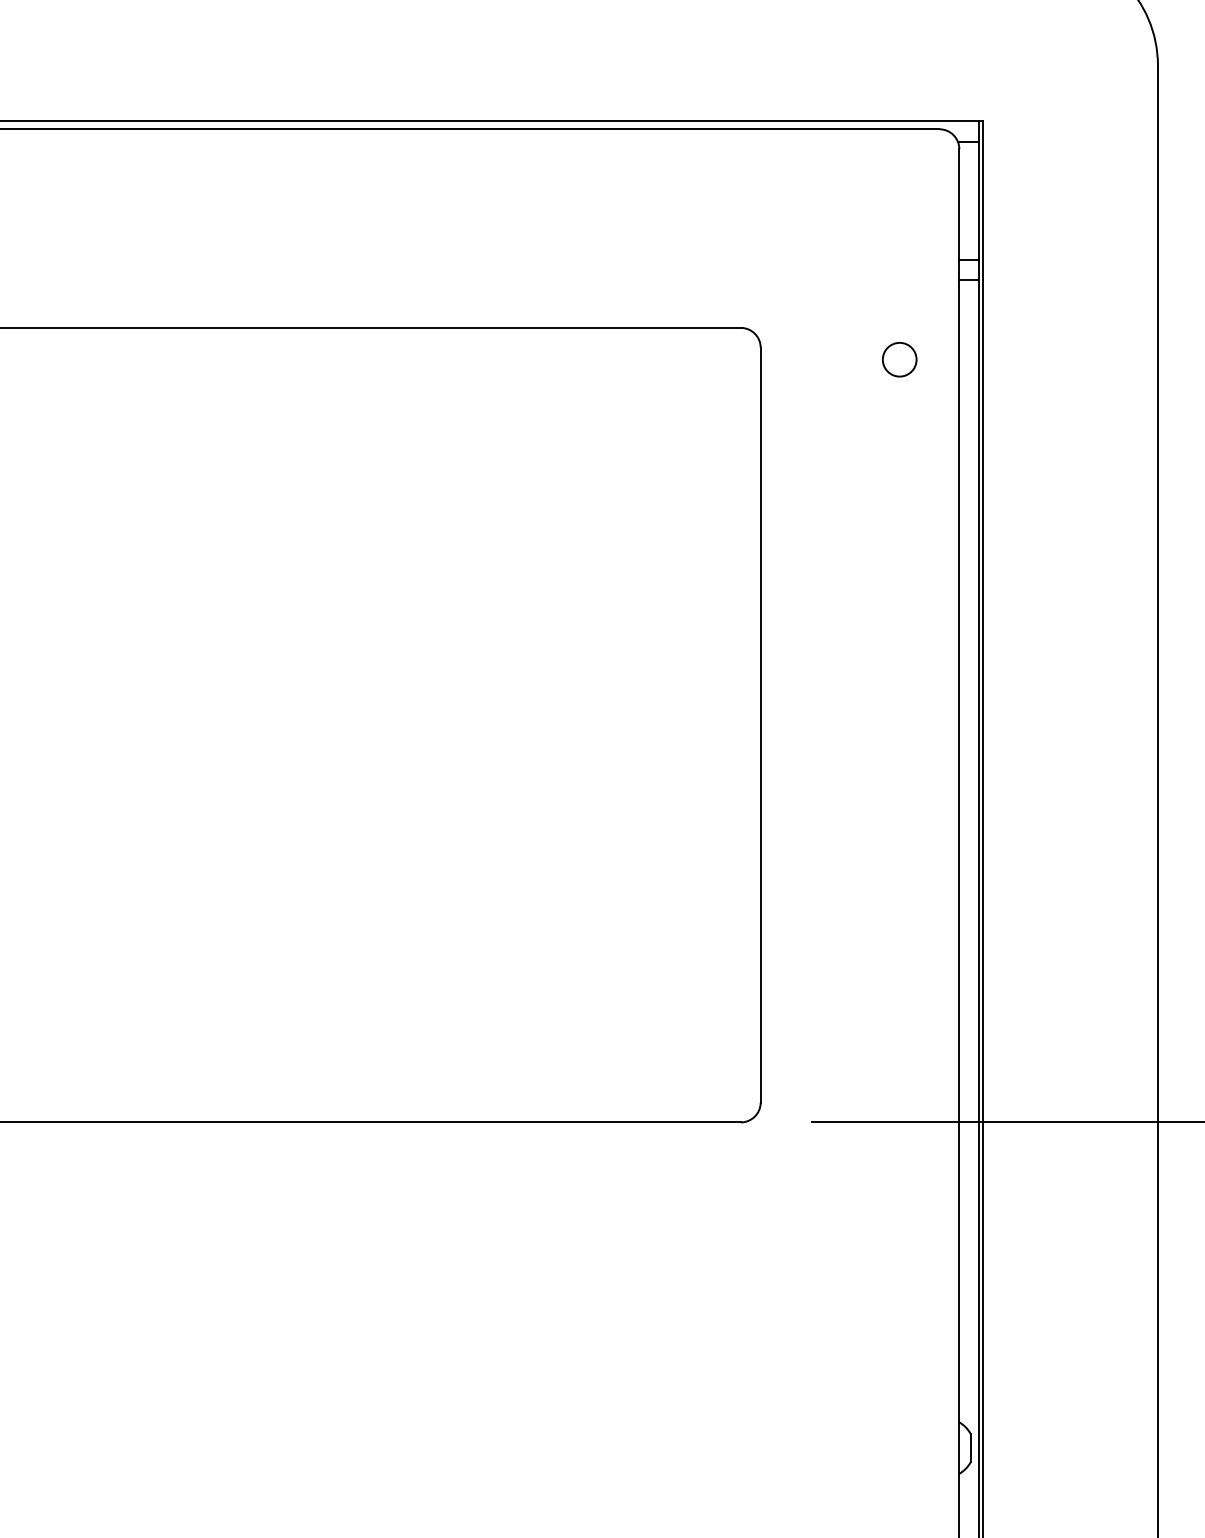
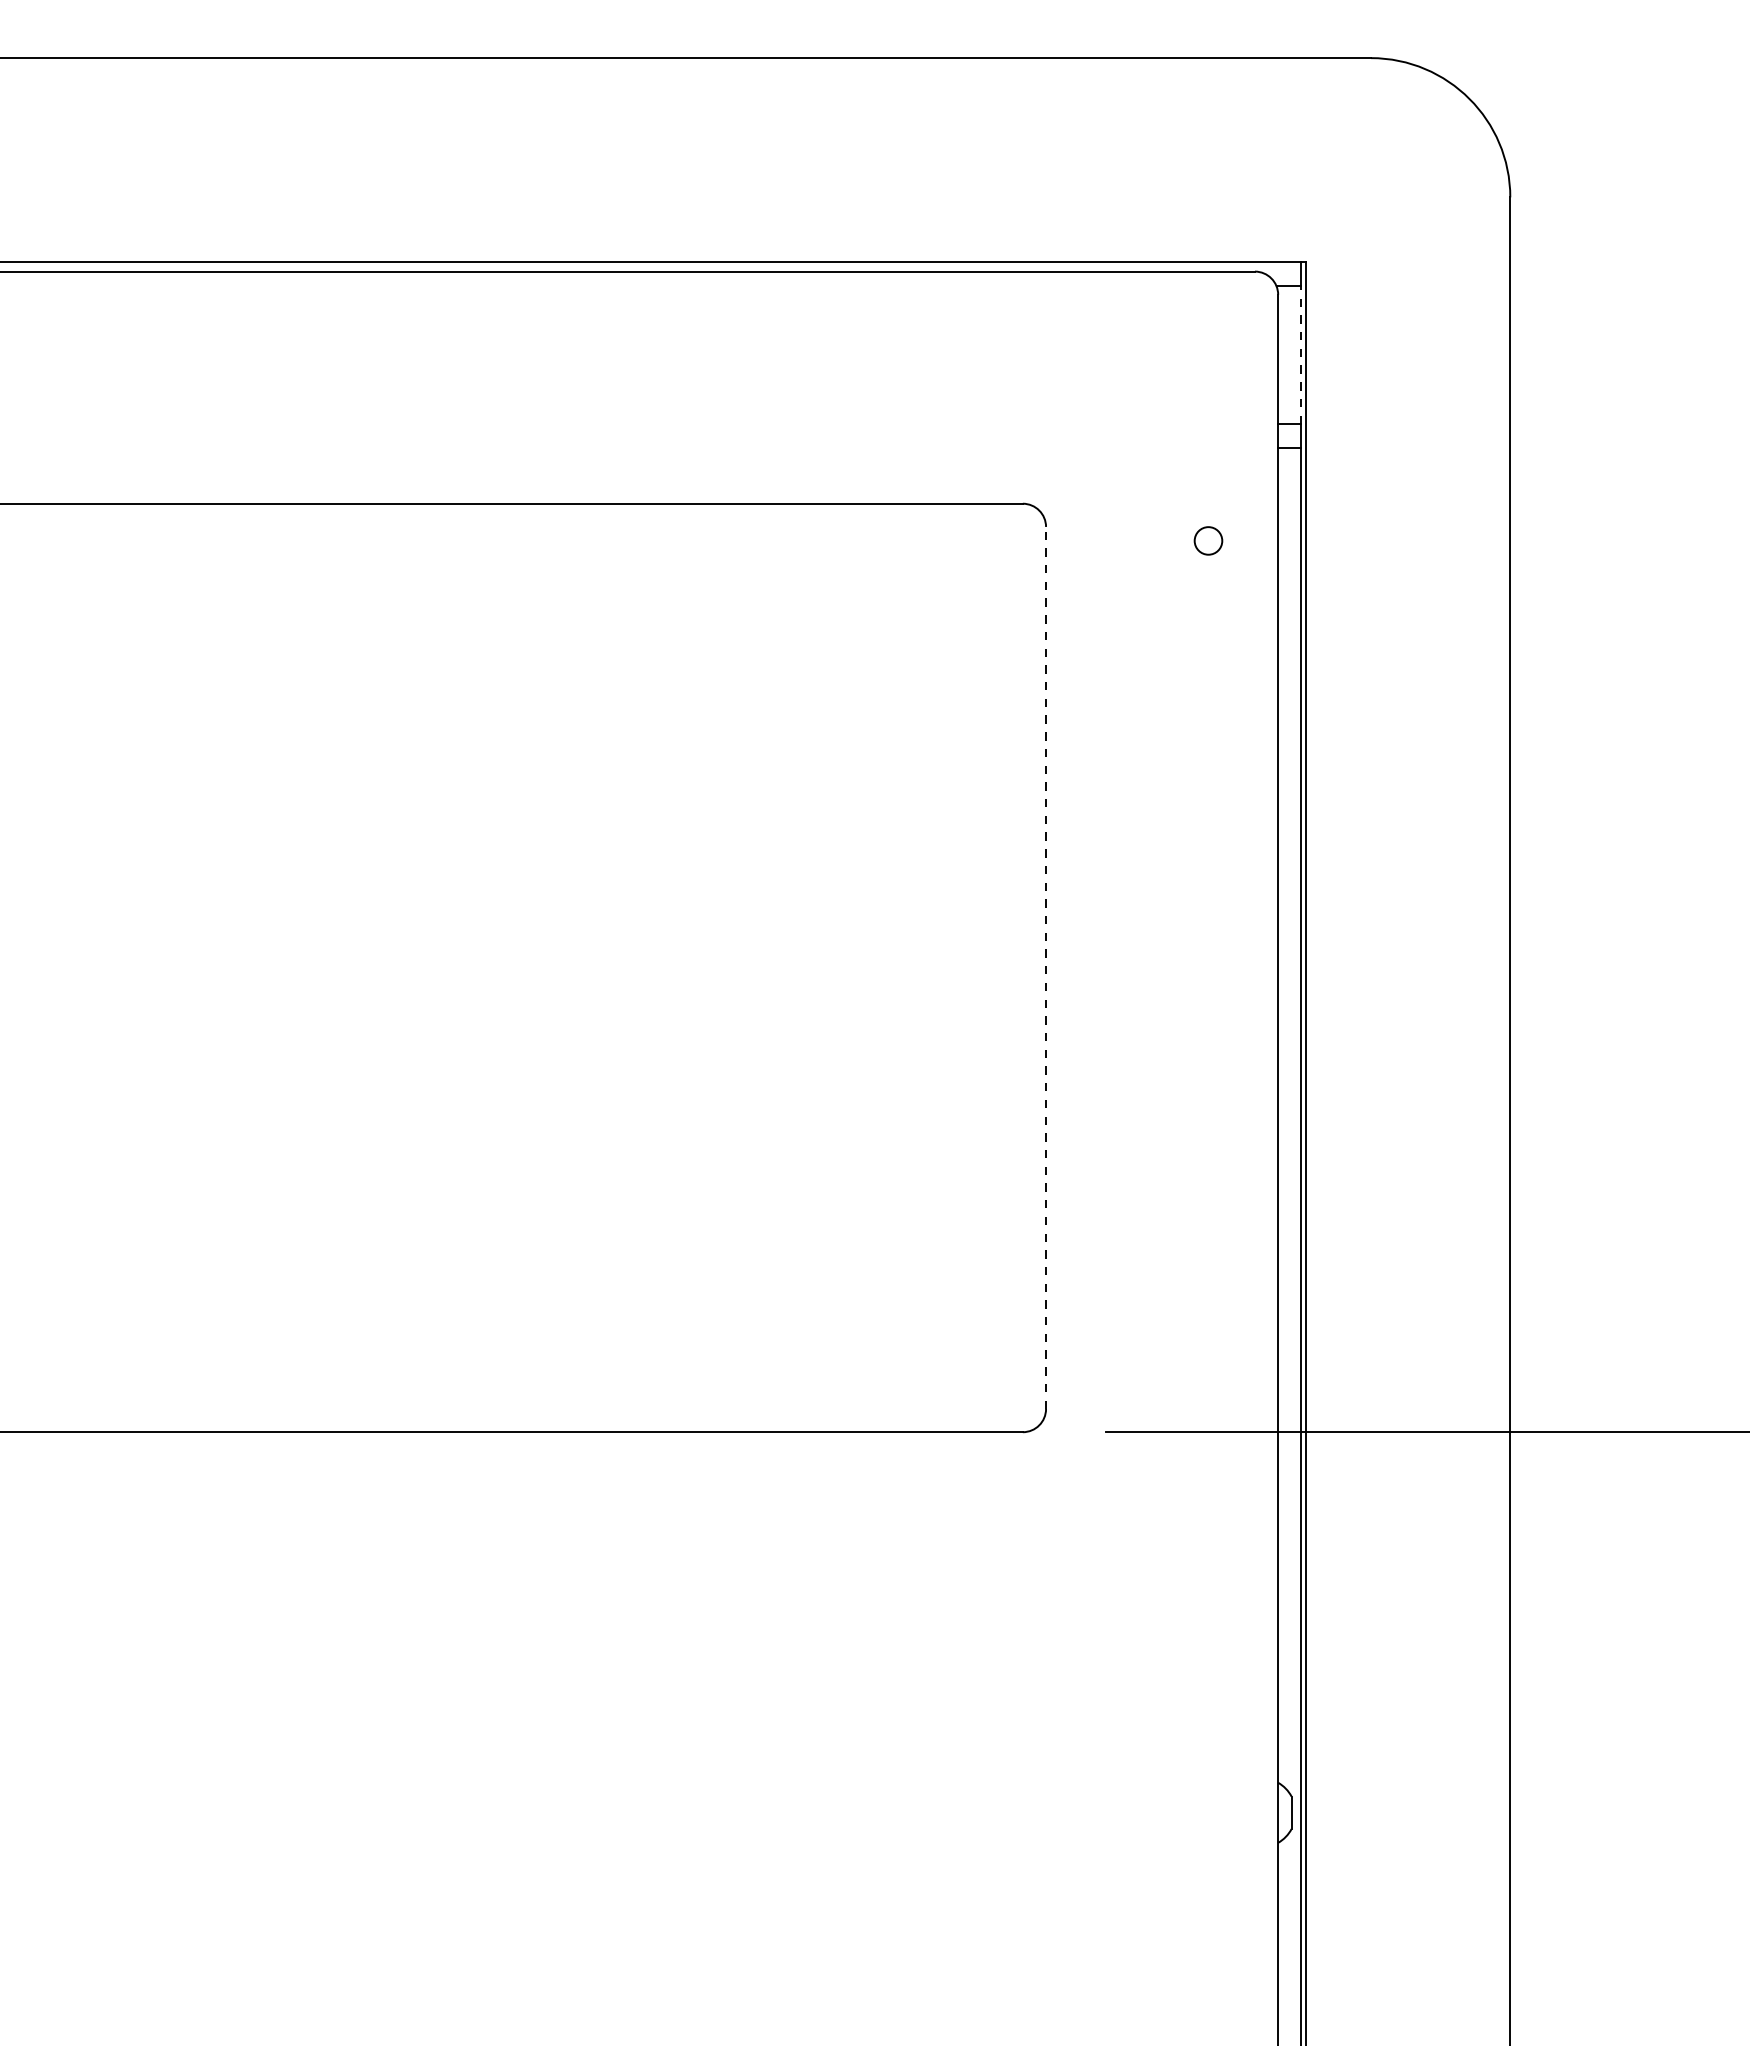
line: (979, 201) -> (1301, 355), solid -> dashed
circle: (899, 359) -> (1208, 540), size x0.7
line: (761, 724) -> (1046, 967), solid -> dashed

